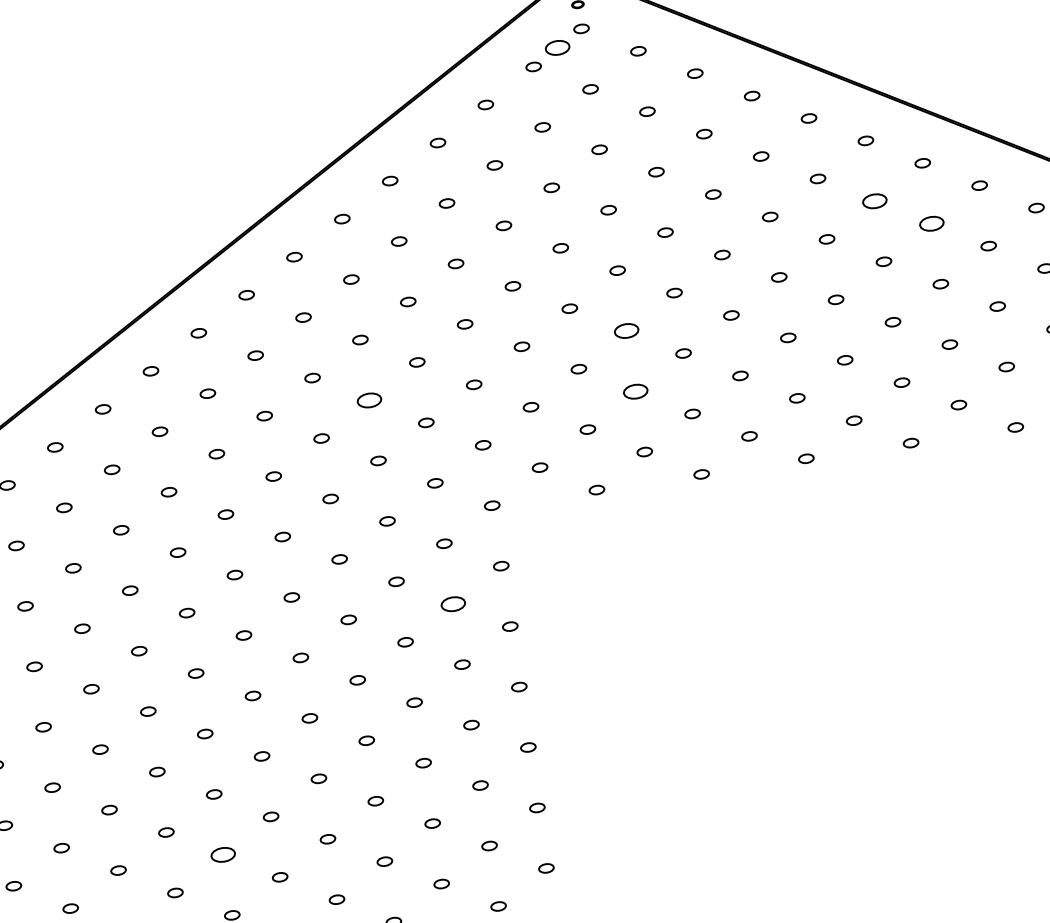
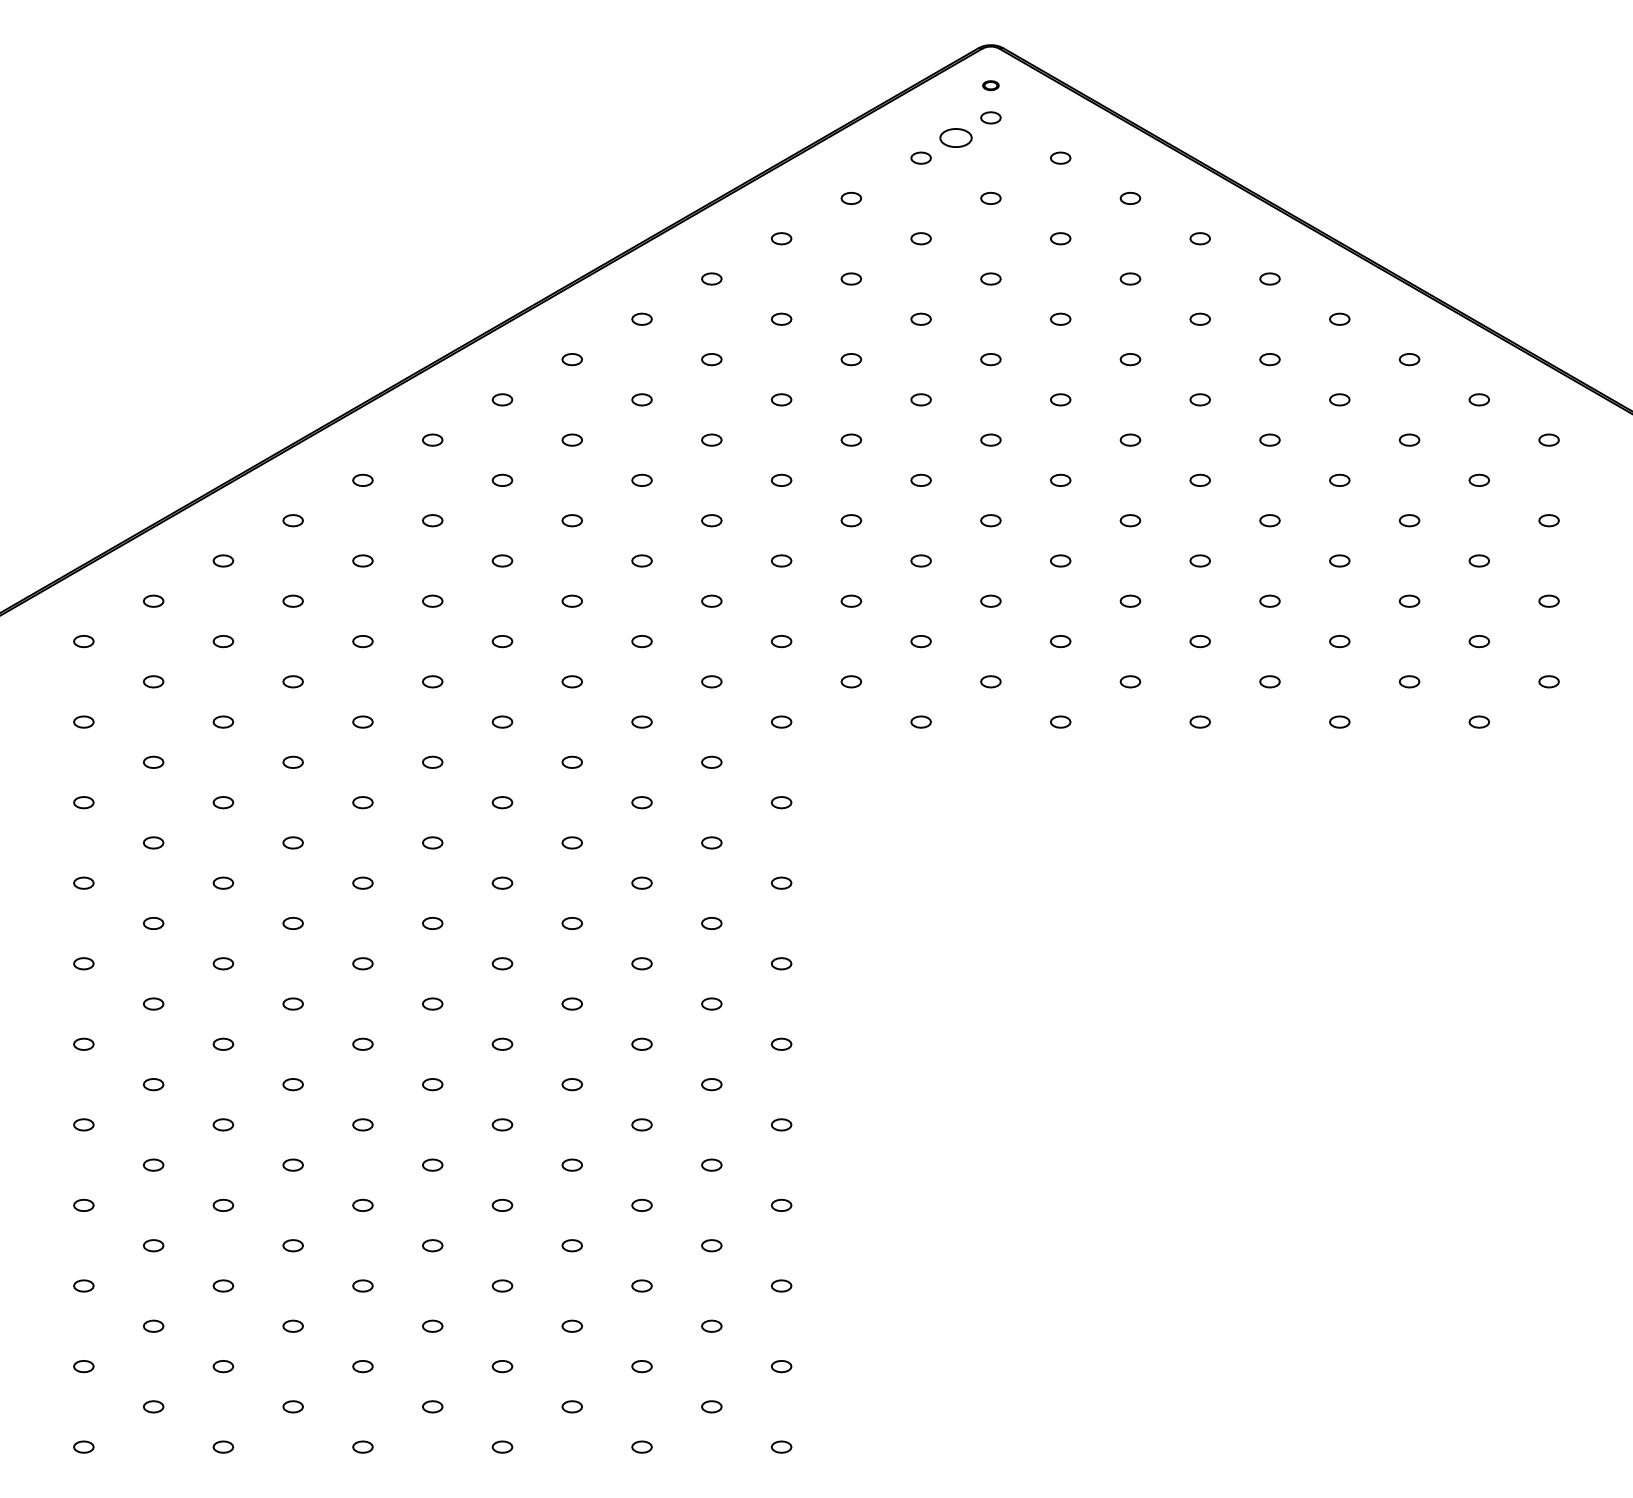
part: (874, 201) -> (1339, 399), size x0.62
part: (931, 223) -> (1409, 439), size x0.62
part: (626, 331) -> (990, 520), size x0.62
part: (635, 391) -> (990, 600), size x0.62
part: (368, 400) -> (641, 560), size x0.62
part: (453, 603) -> (711, 842), size x0.62
part: (222, 854) -> (362, 1124), size x0.62

